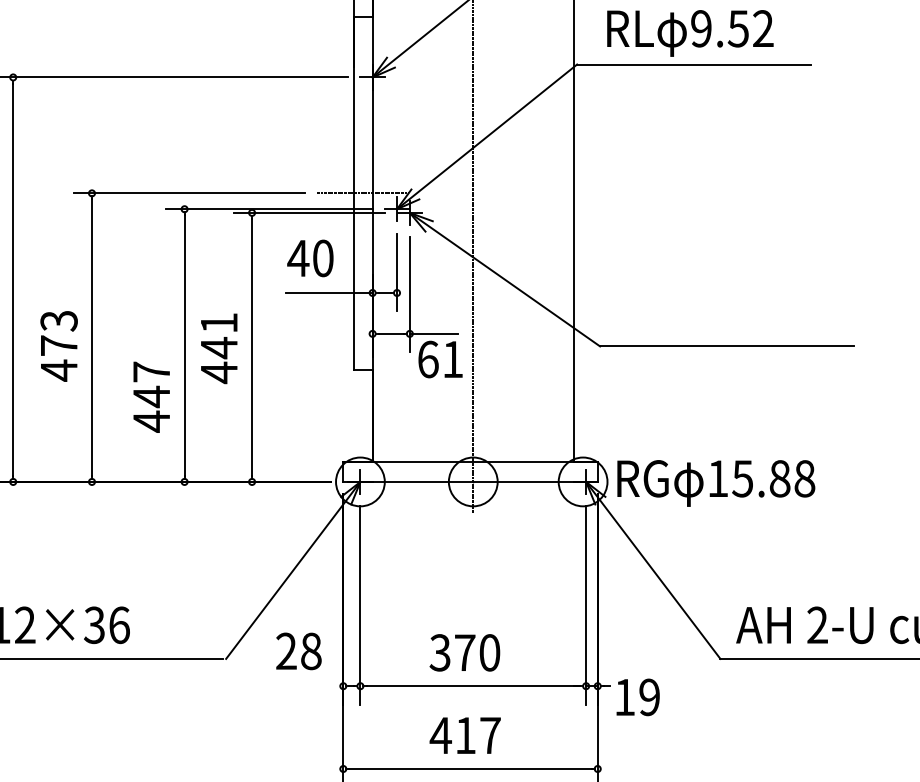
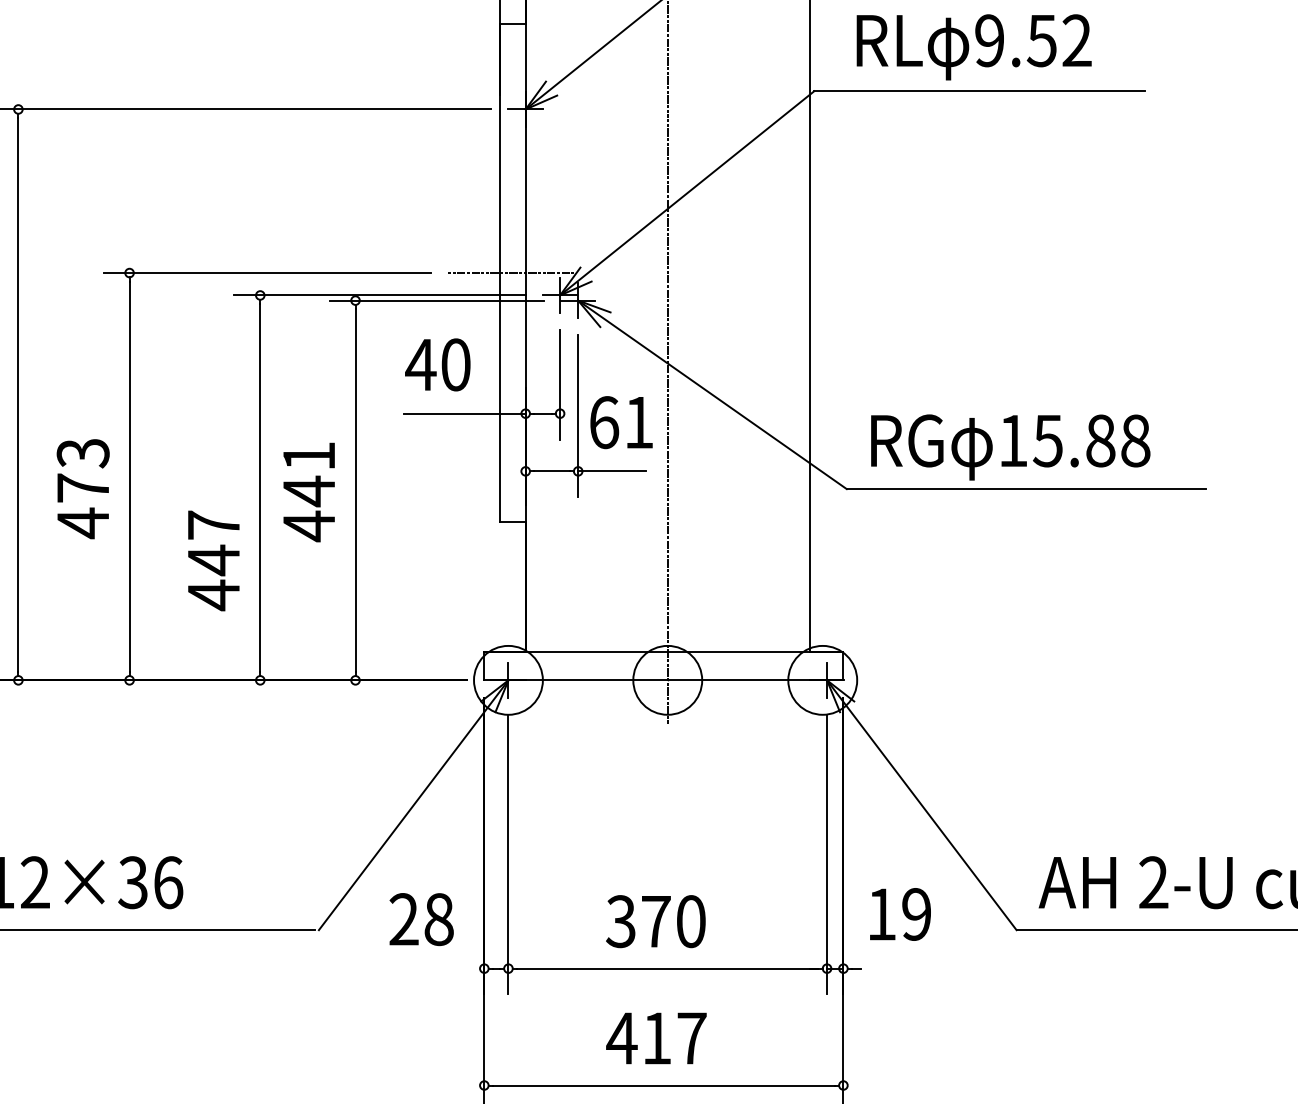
text: (440, 359) -> (621, 422), moved
text: (716, 483) -> (1010, 447), moved
text: (638, 697) -> (900, 914), moved

